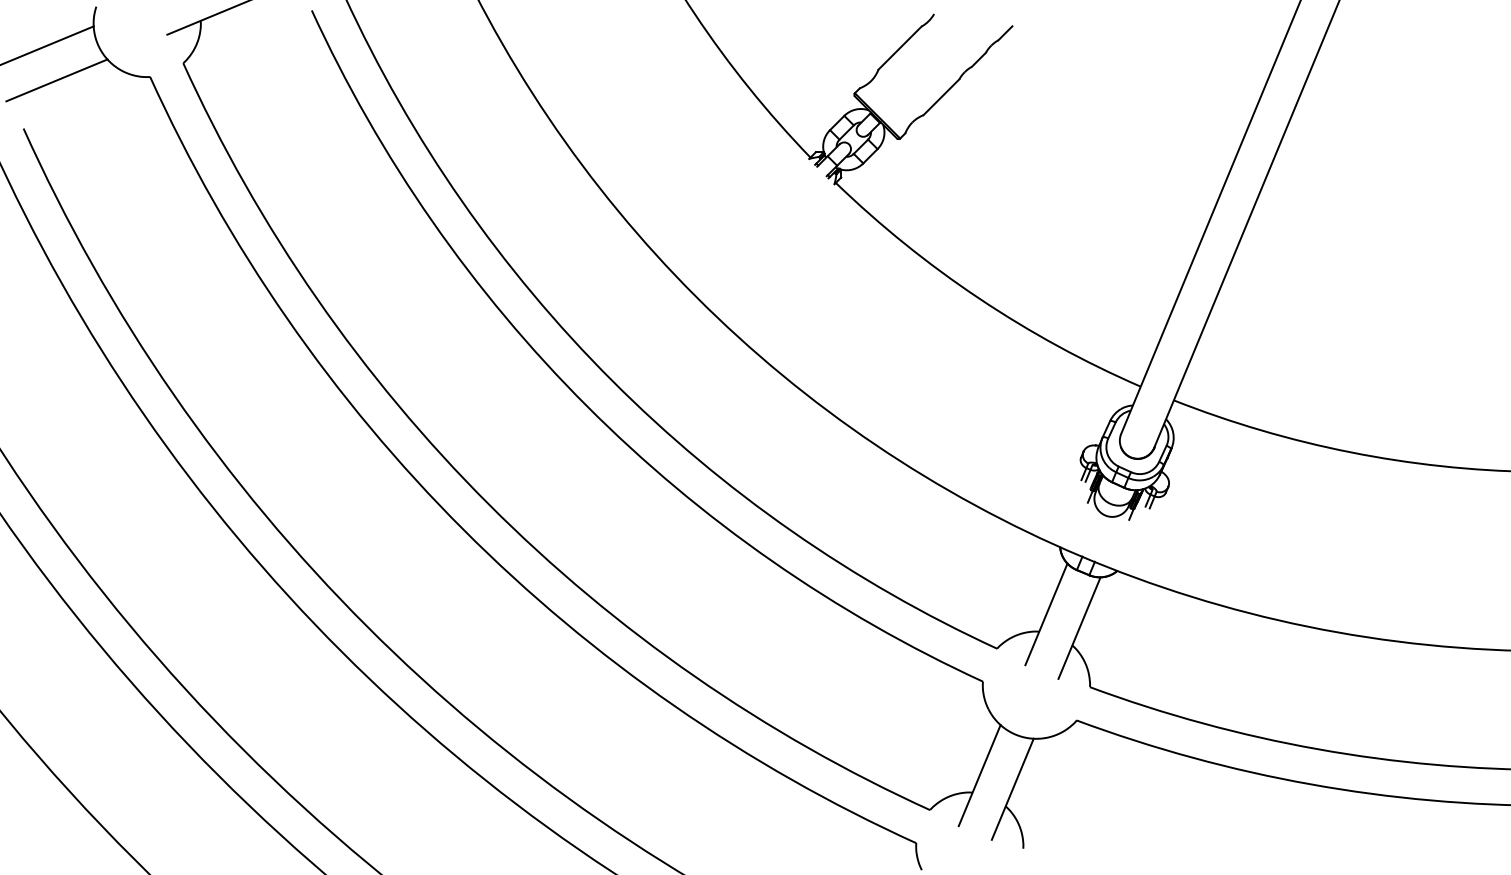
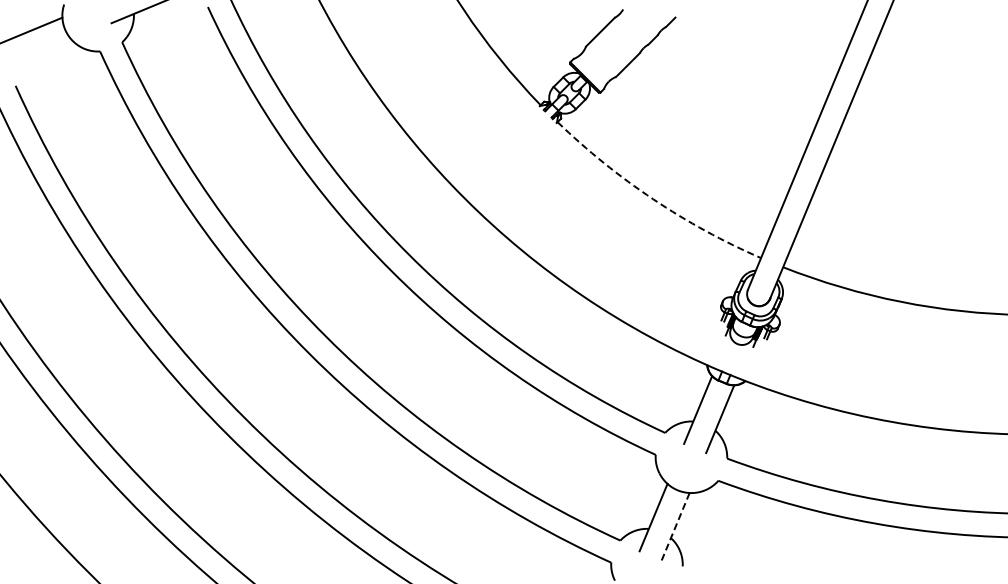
line: (56, 80) -> (37, 53), removed
arc: (979, 298) -> (653, 199), solid -> dashed
line: (1012, 788) -> (675, 526), solid -> dashed

